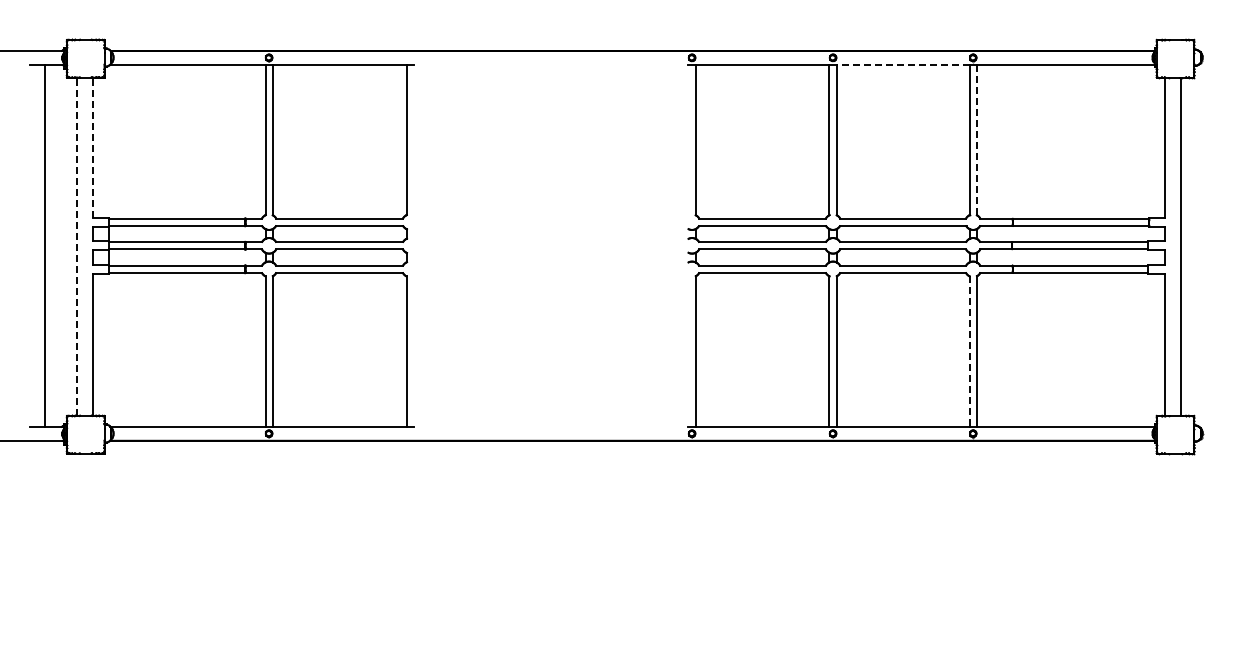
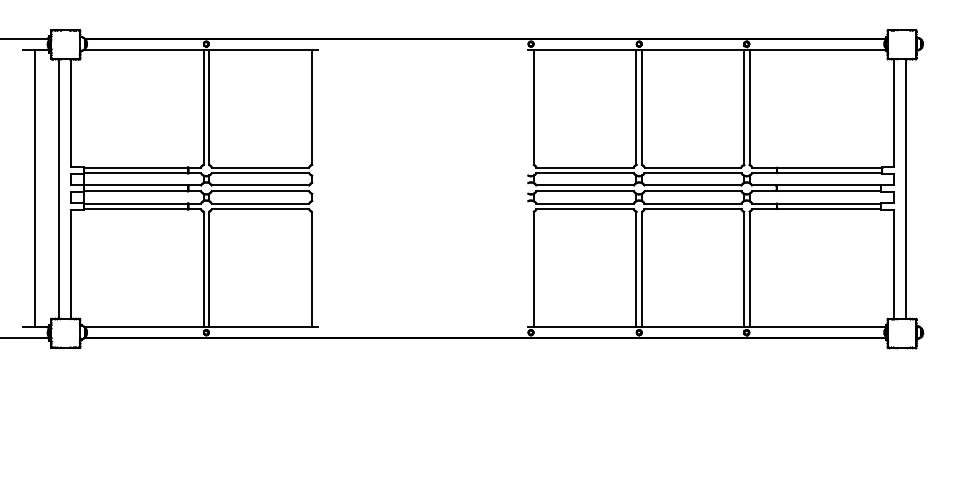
line: (902, 64) -> (692, 49), dashed -> solid
line: (977, 140) -> (750, 107), dashed -> solid
line: (92, 147) -> (70, 112), dashed -> solid
line: (76, 246) -> (58, 188), dashed -> solid
line: (969, 352) -> (743, 270), dashed -> solid

